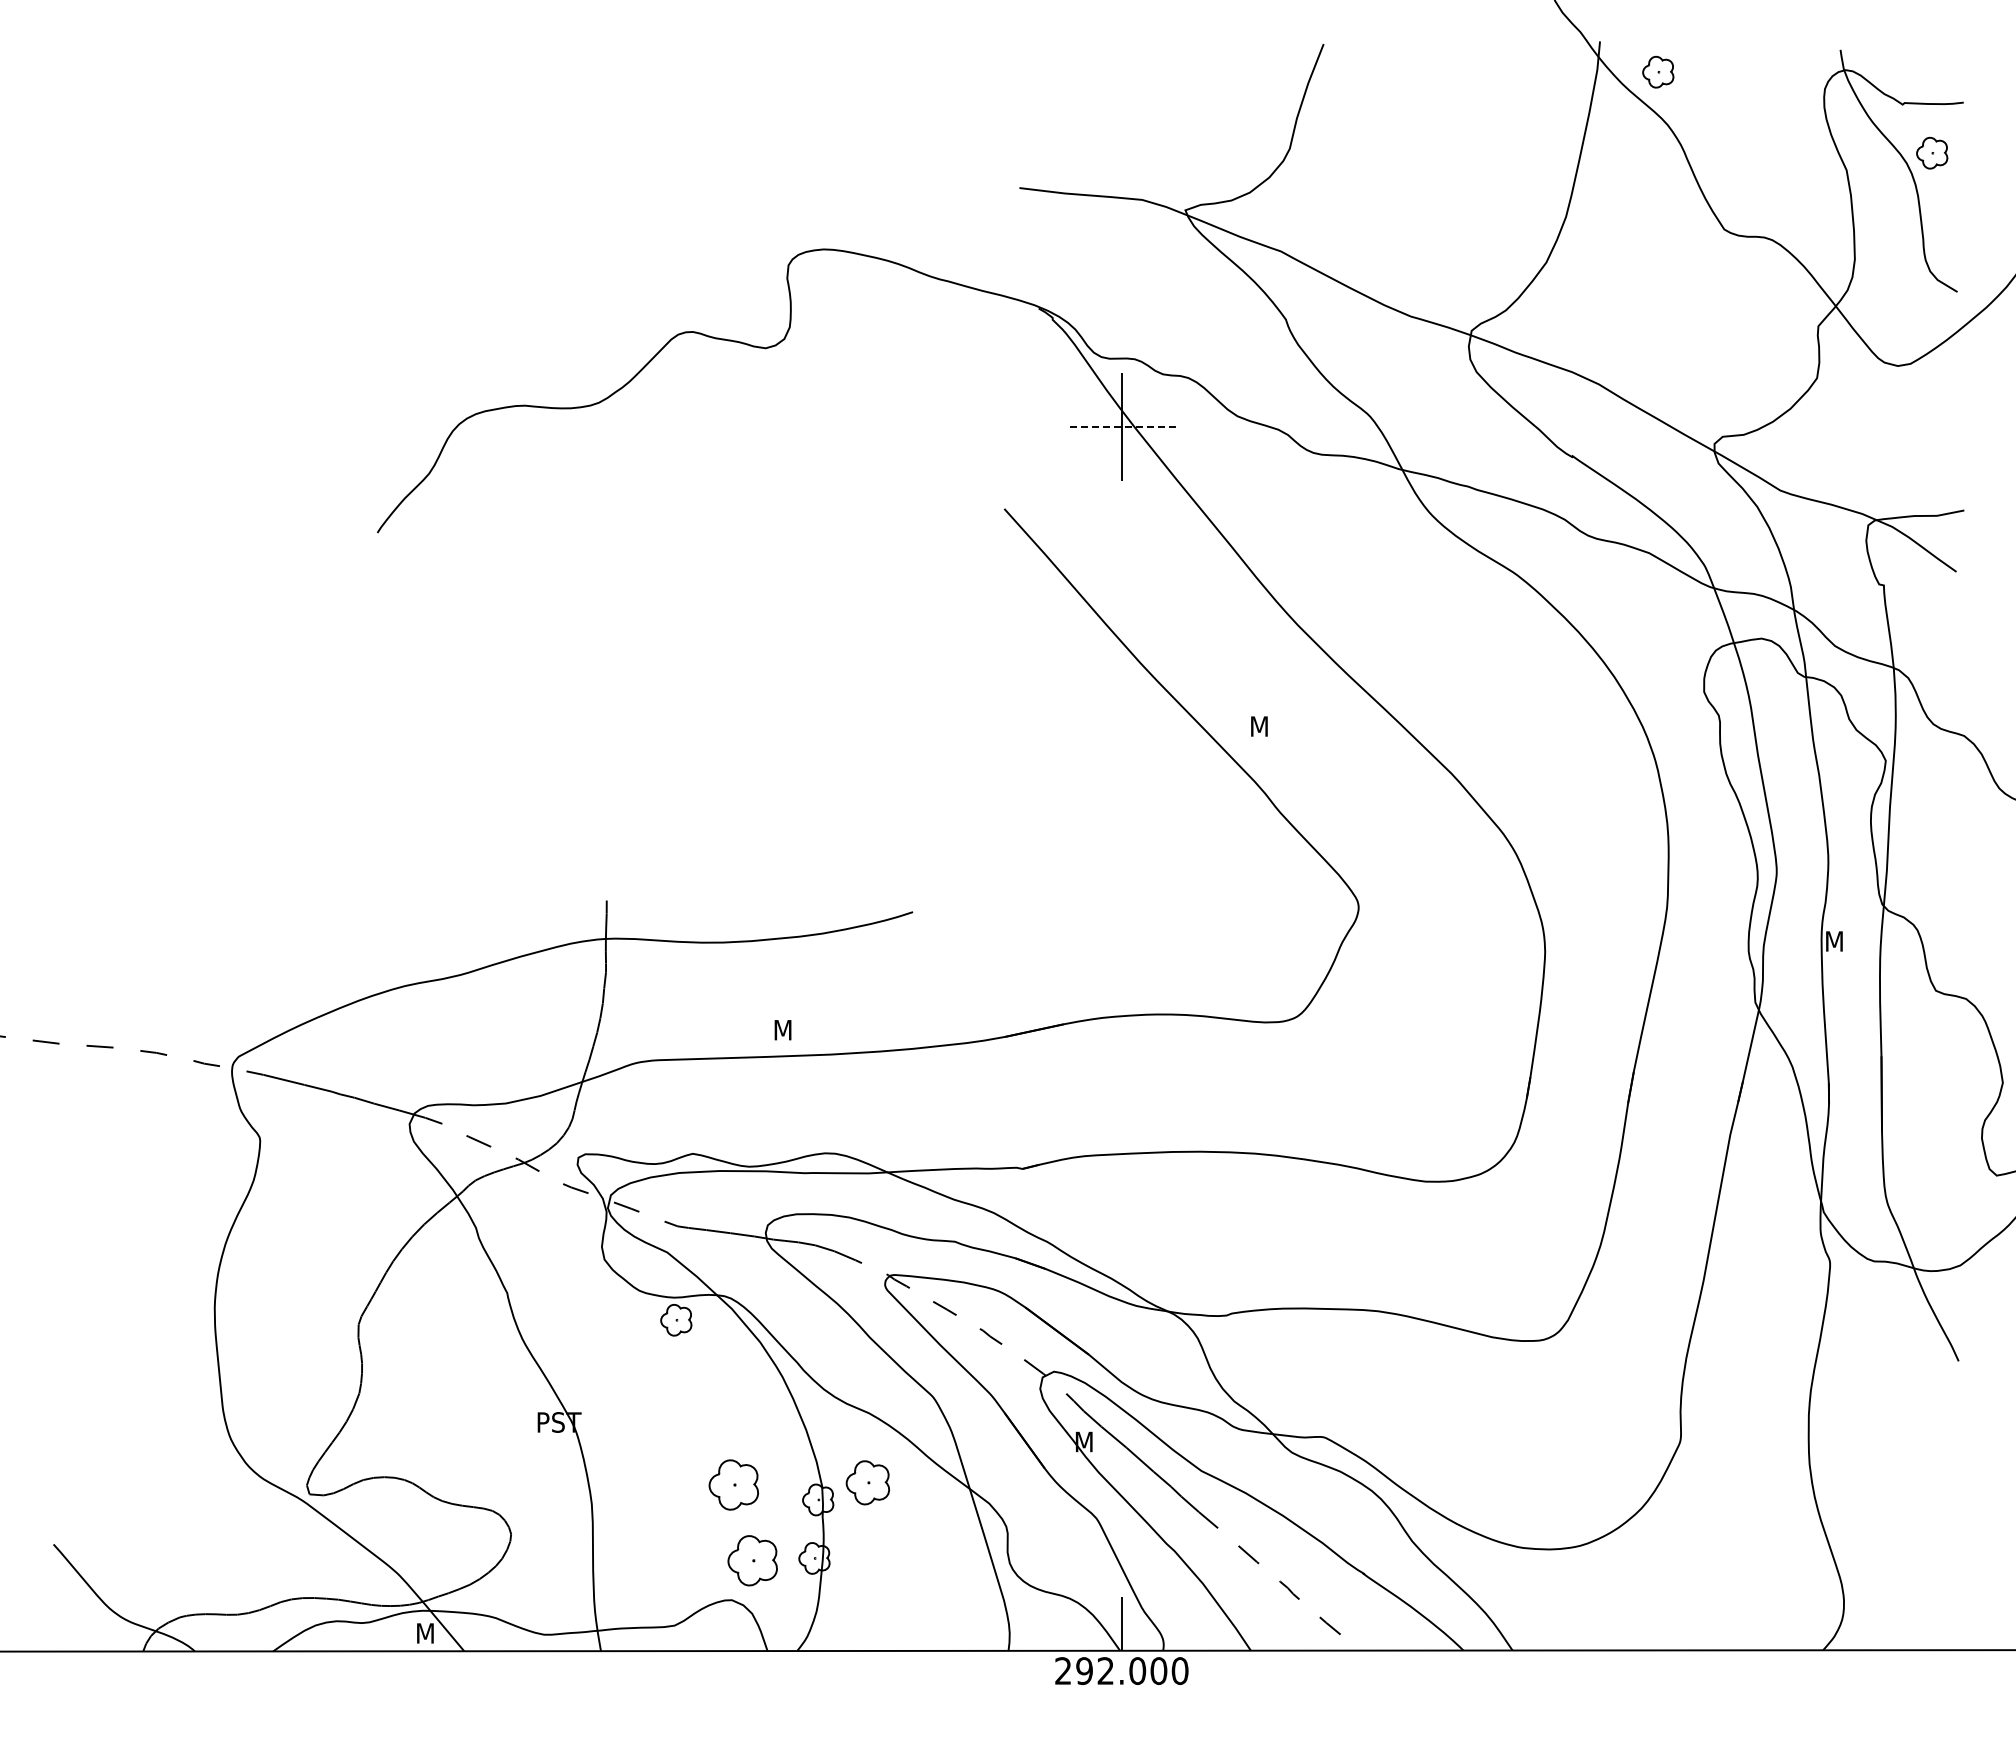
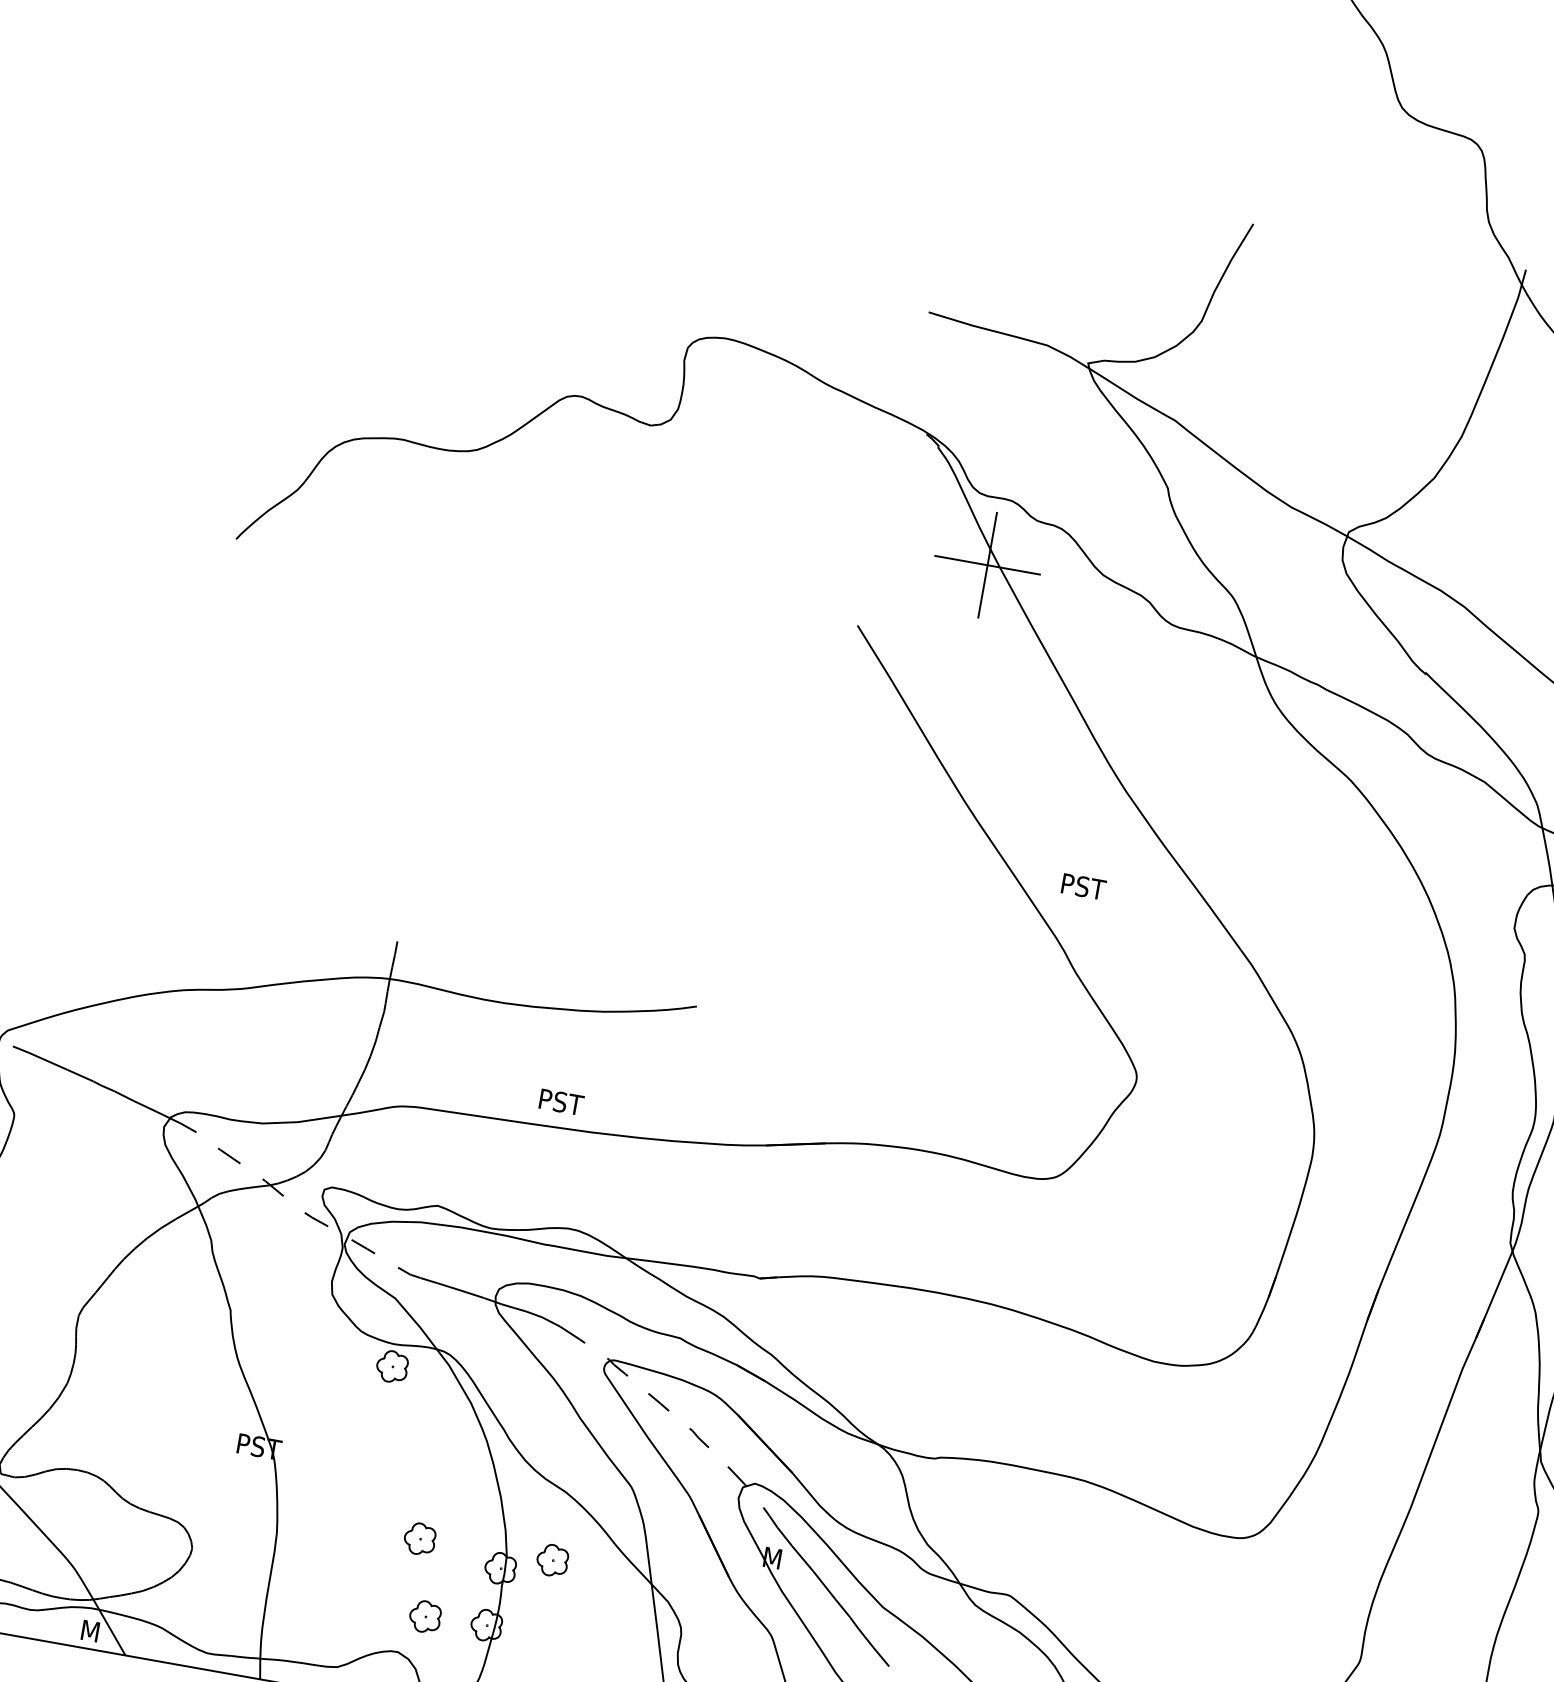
line: (1121, 426) -> (987, 564), dashed -> solid
text: (1273, 726) -> (1084, 886), M -> PST
text: (797, 1029) -> (562, 1101), M -> PST
part: (868, 1482) -> (553, 1560), size x0.71
part: (733, 1484) -> (419, 1538), size x0.62
part: (752, 1560) -> (425, 1616), size x0.62

